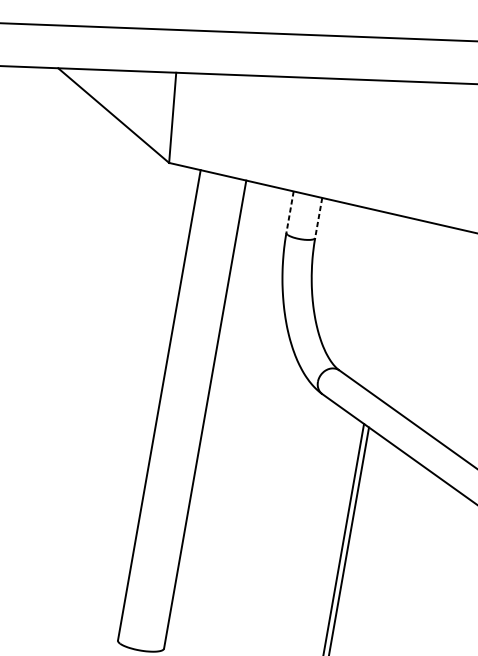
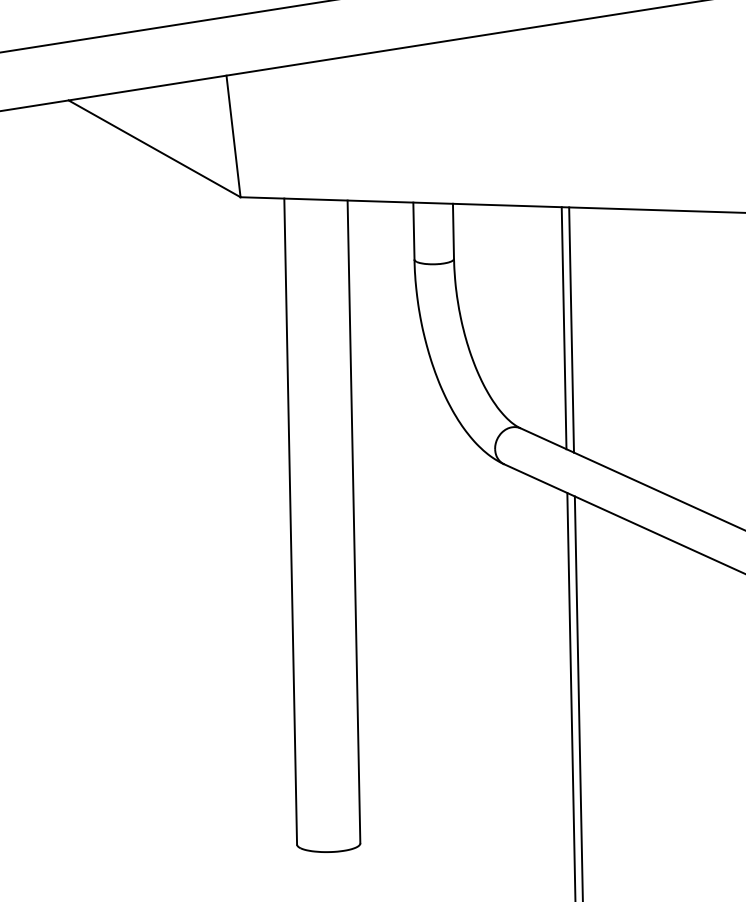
line: (289, 212) -> (413, 231), dashed -> solid
line: (318, 218) -> (453, 231), dashed -> solid
line: (384, 304) -> (563, 328), added
line: (390, 305) -> (571, 329), added

